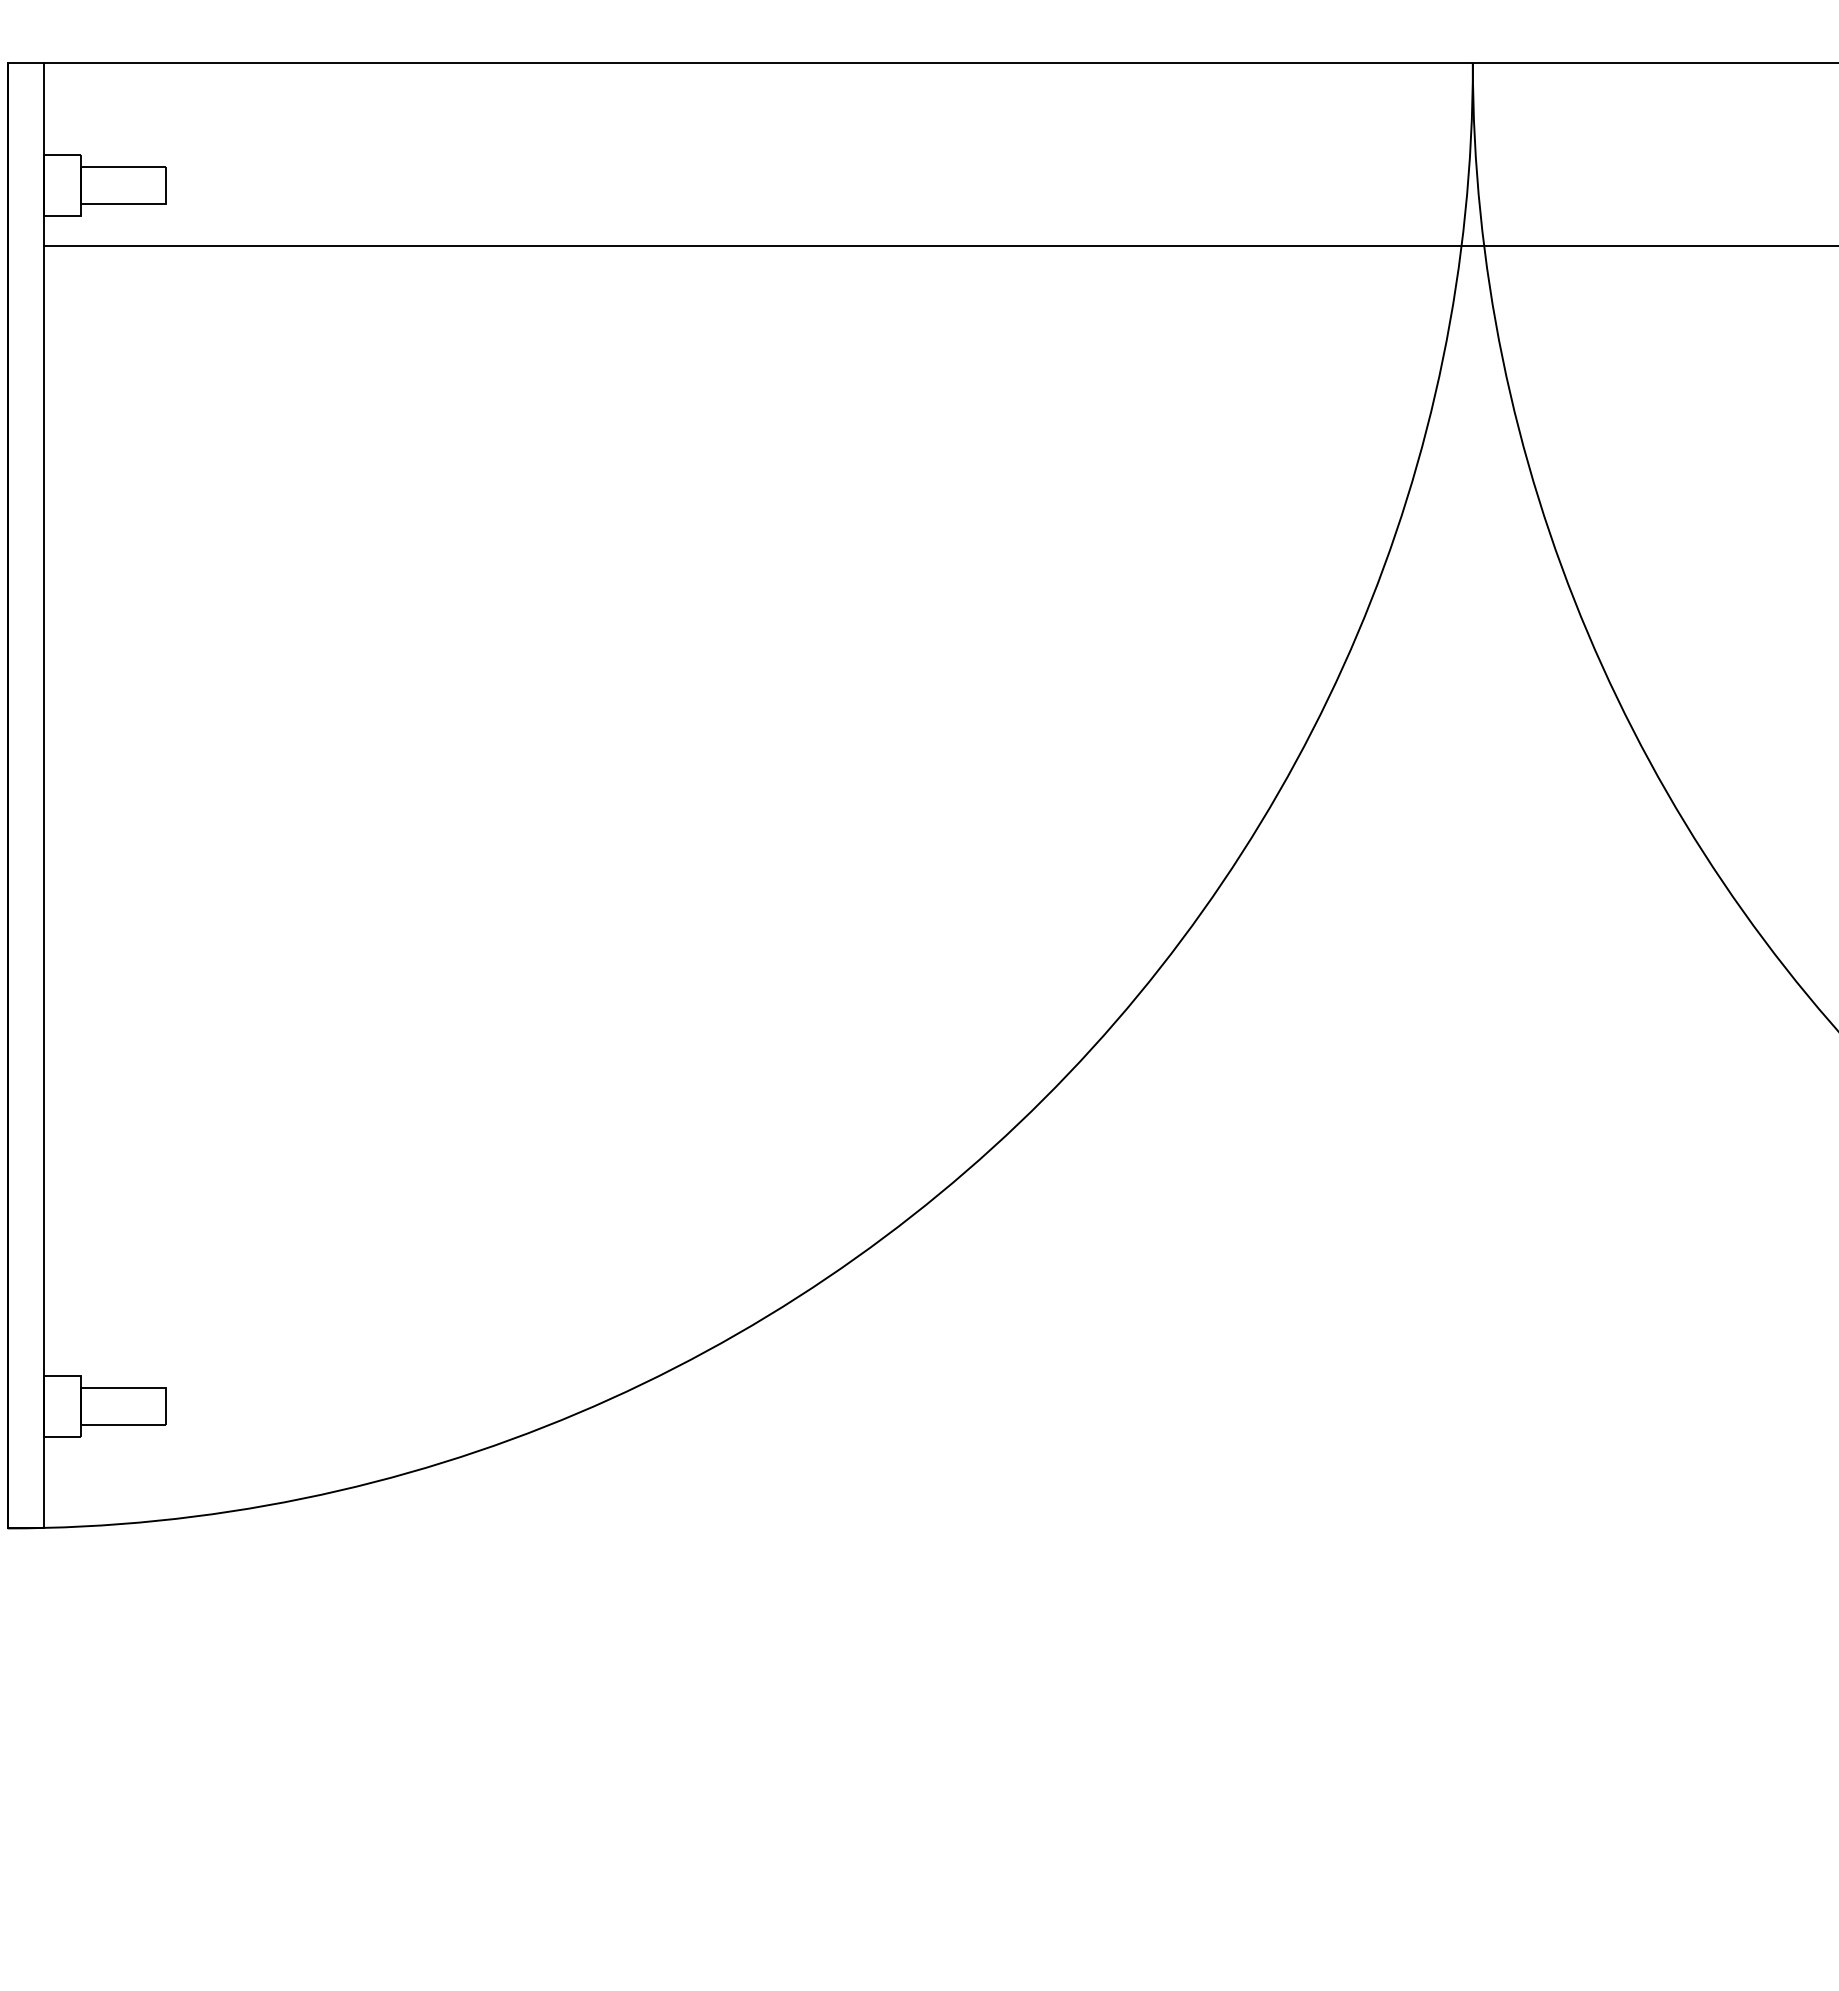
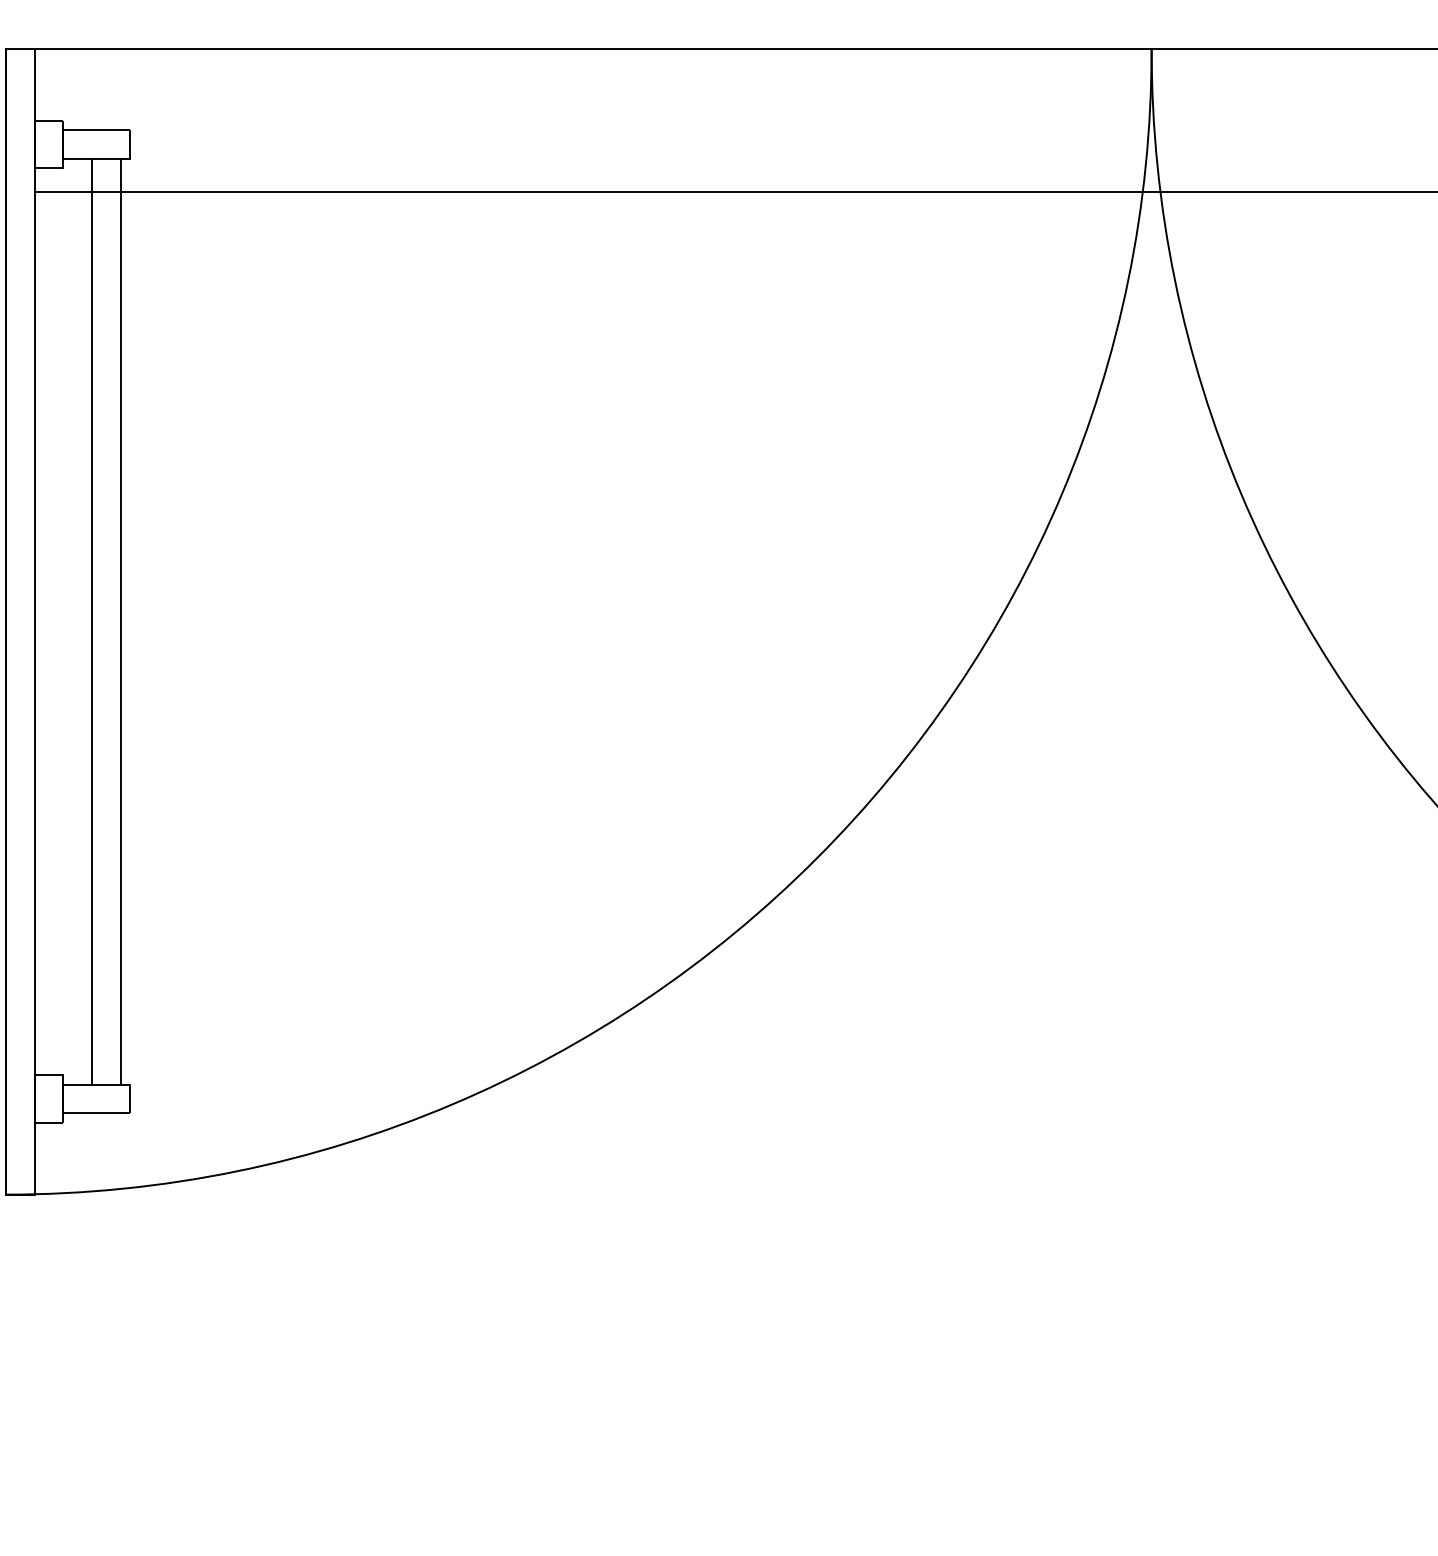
line: (117, 795) -> (91, 621), added
line: (154, 795) -> (120, 621), added

